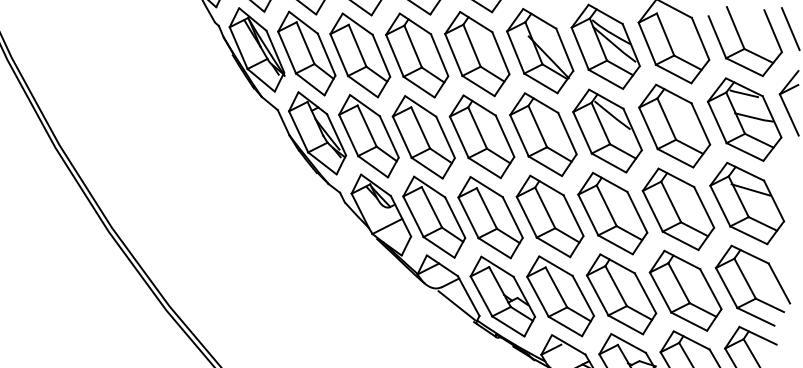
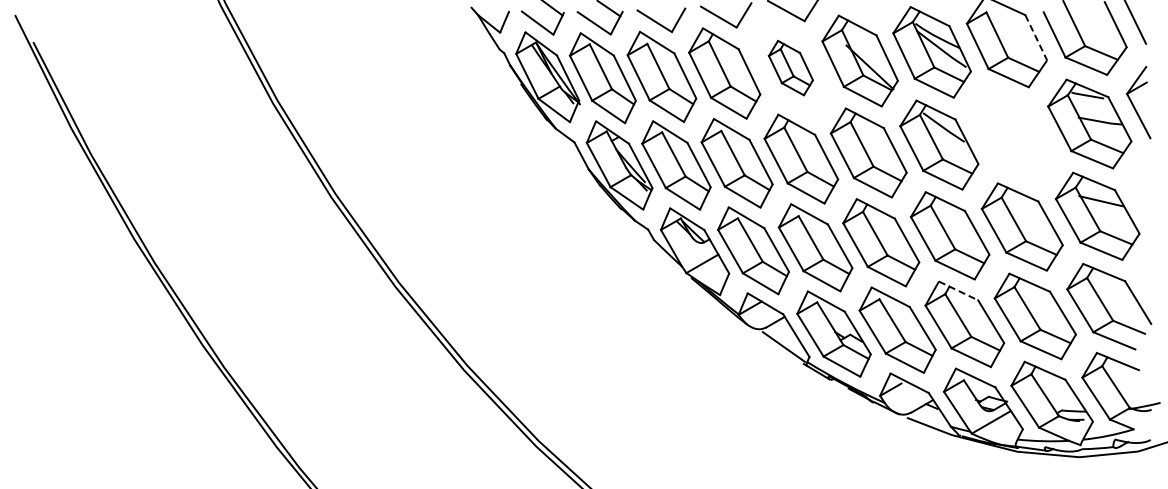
line: (700, 39) -> (1036, 38), solid -> dashed
part: (476, 53) -> (790, 67), size x0.6
part: (674, 126) -> (1012, 135), removed
line: (617, 263) -> (958, 290), solid -> dashed

